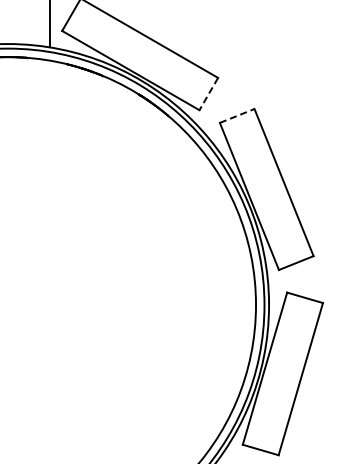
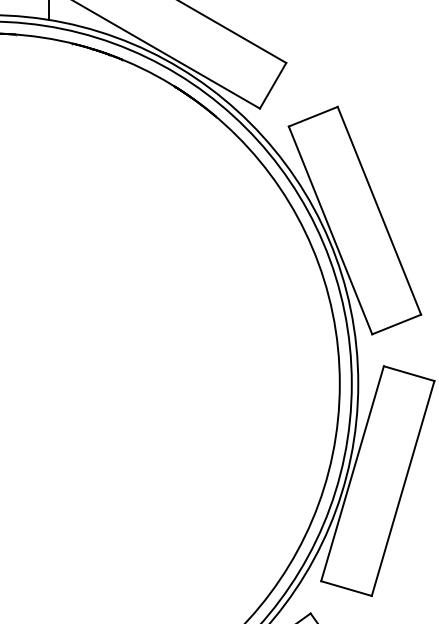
line: (208, 94) -> (272, 86), dashed -> solid
line: (237, 115) -> (313, 116), dashed -> solid

